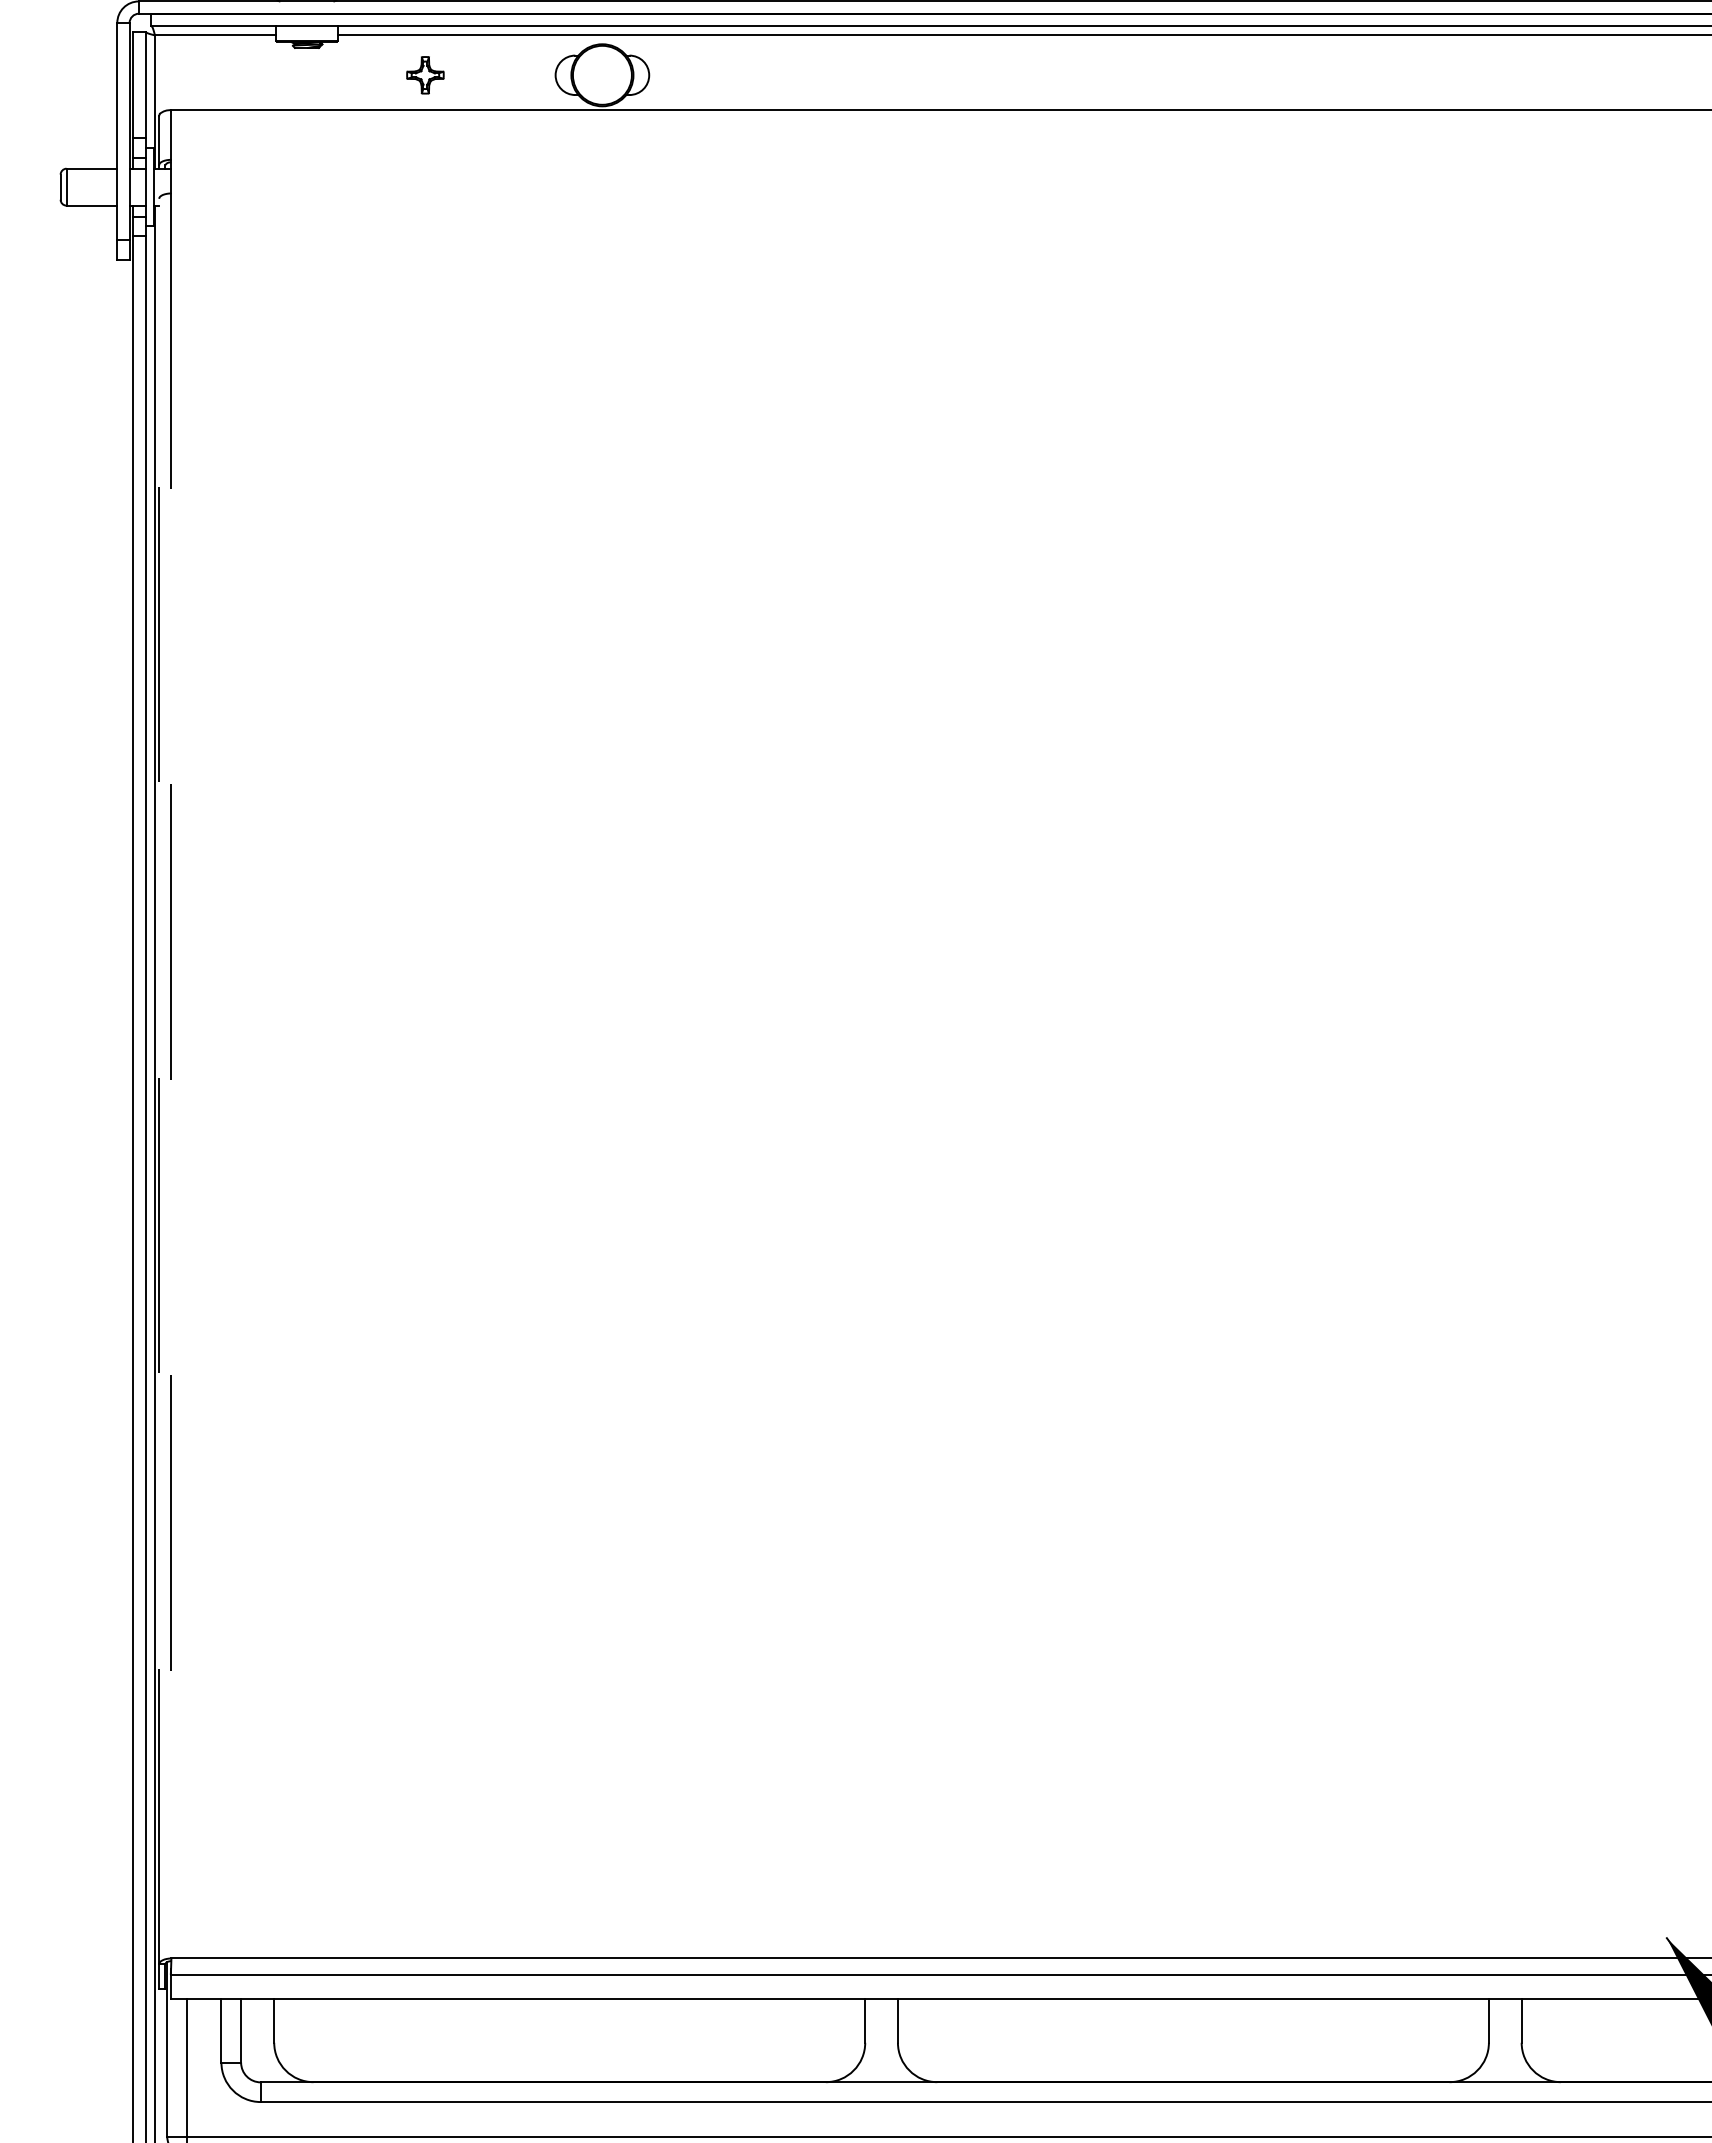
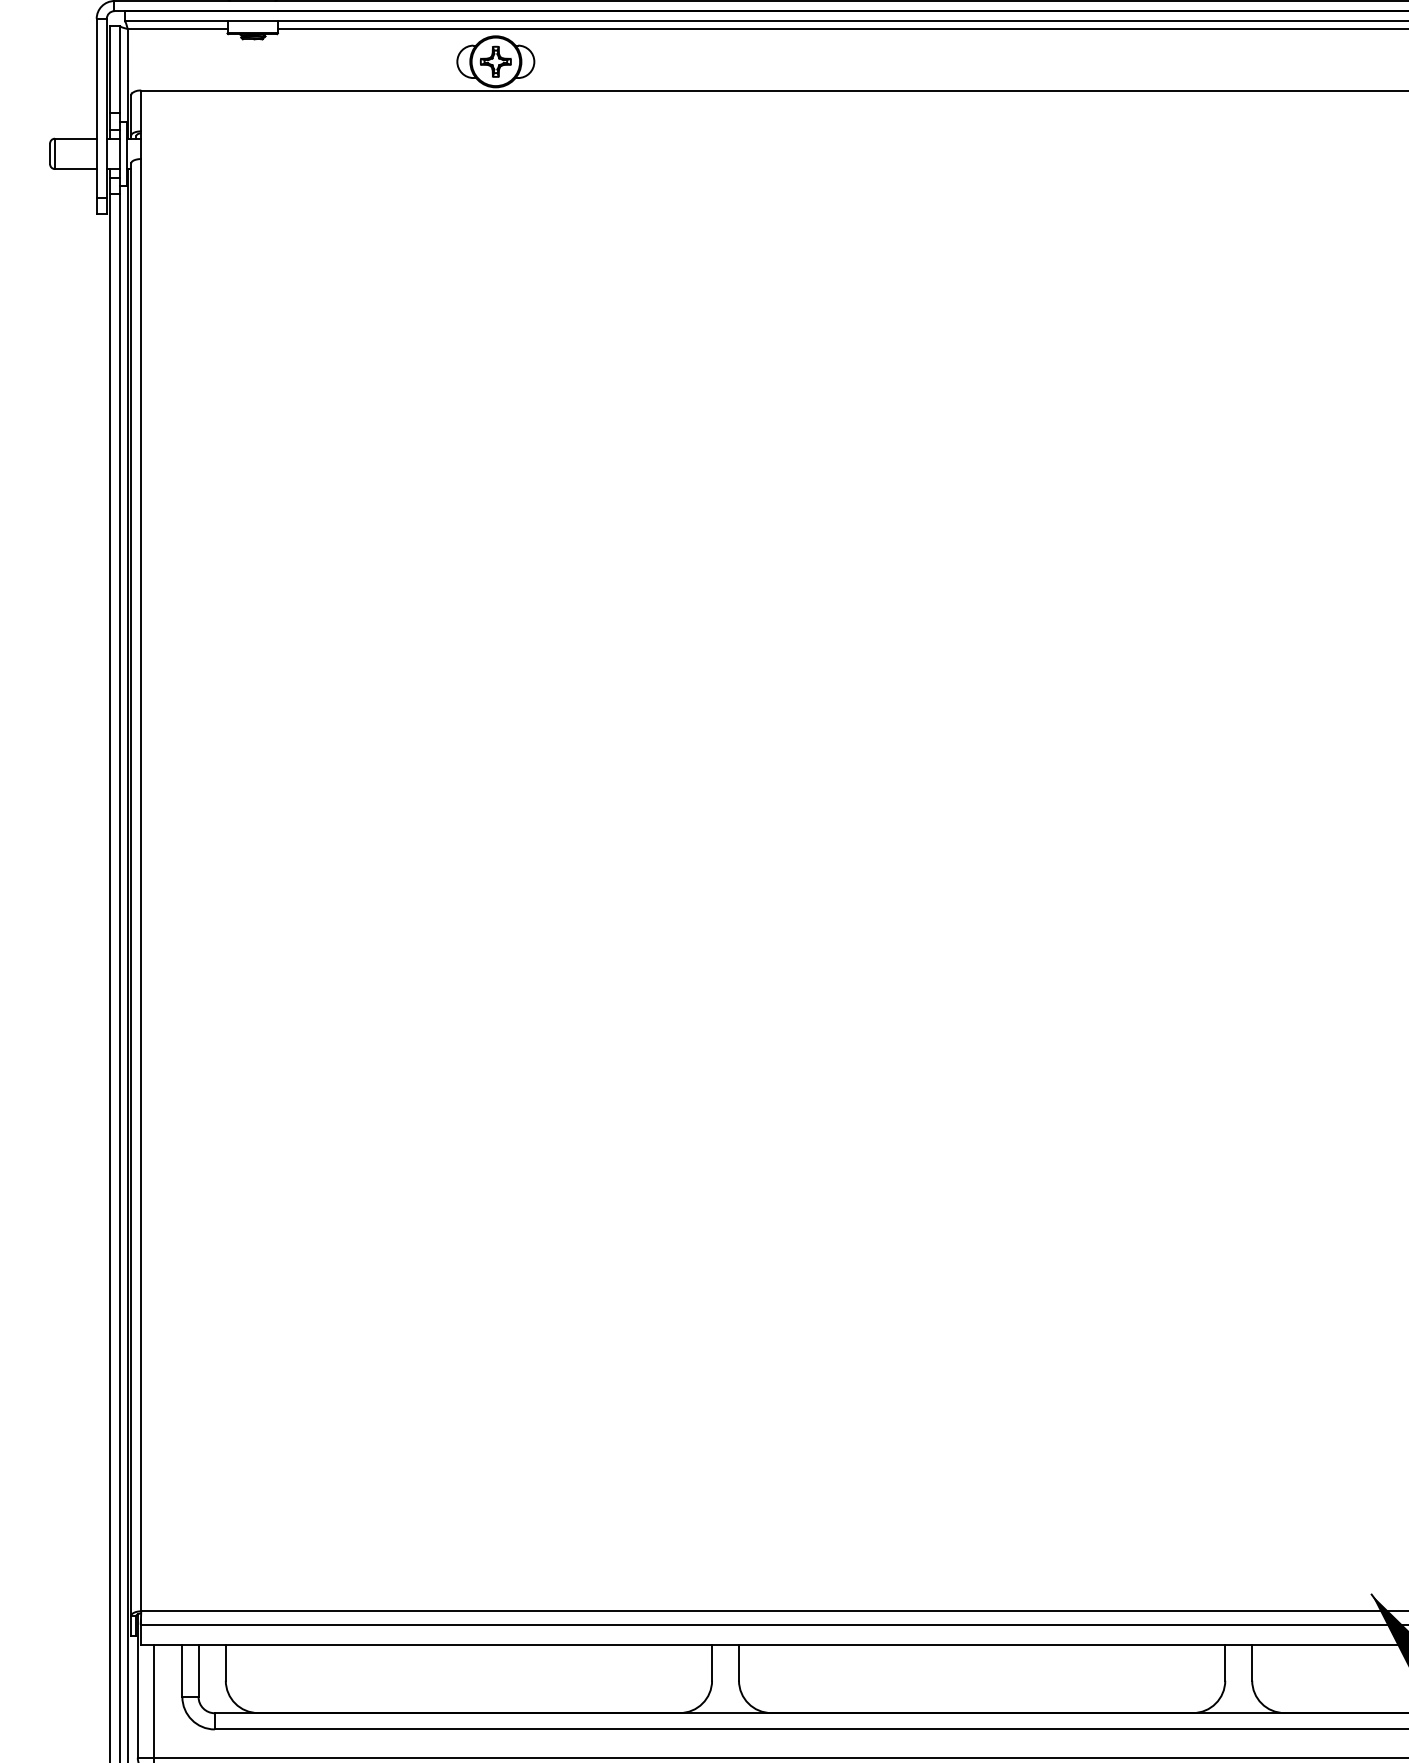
part: (425, 75) -> (495, 61), moved
line: (171, 1076) -> (141, 885), dashed -> solid
line: (159, 1081) -> (131, 889), dashed -> solid

